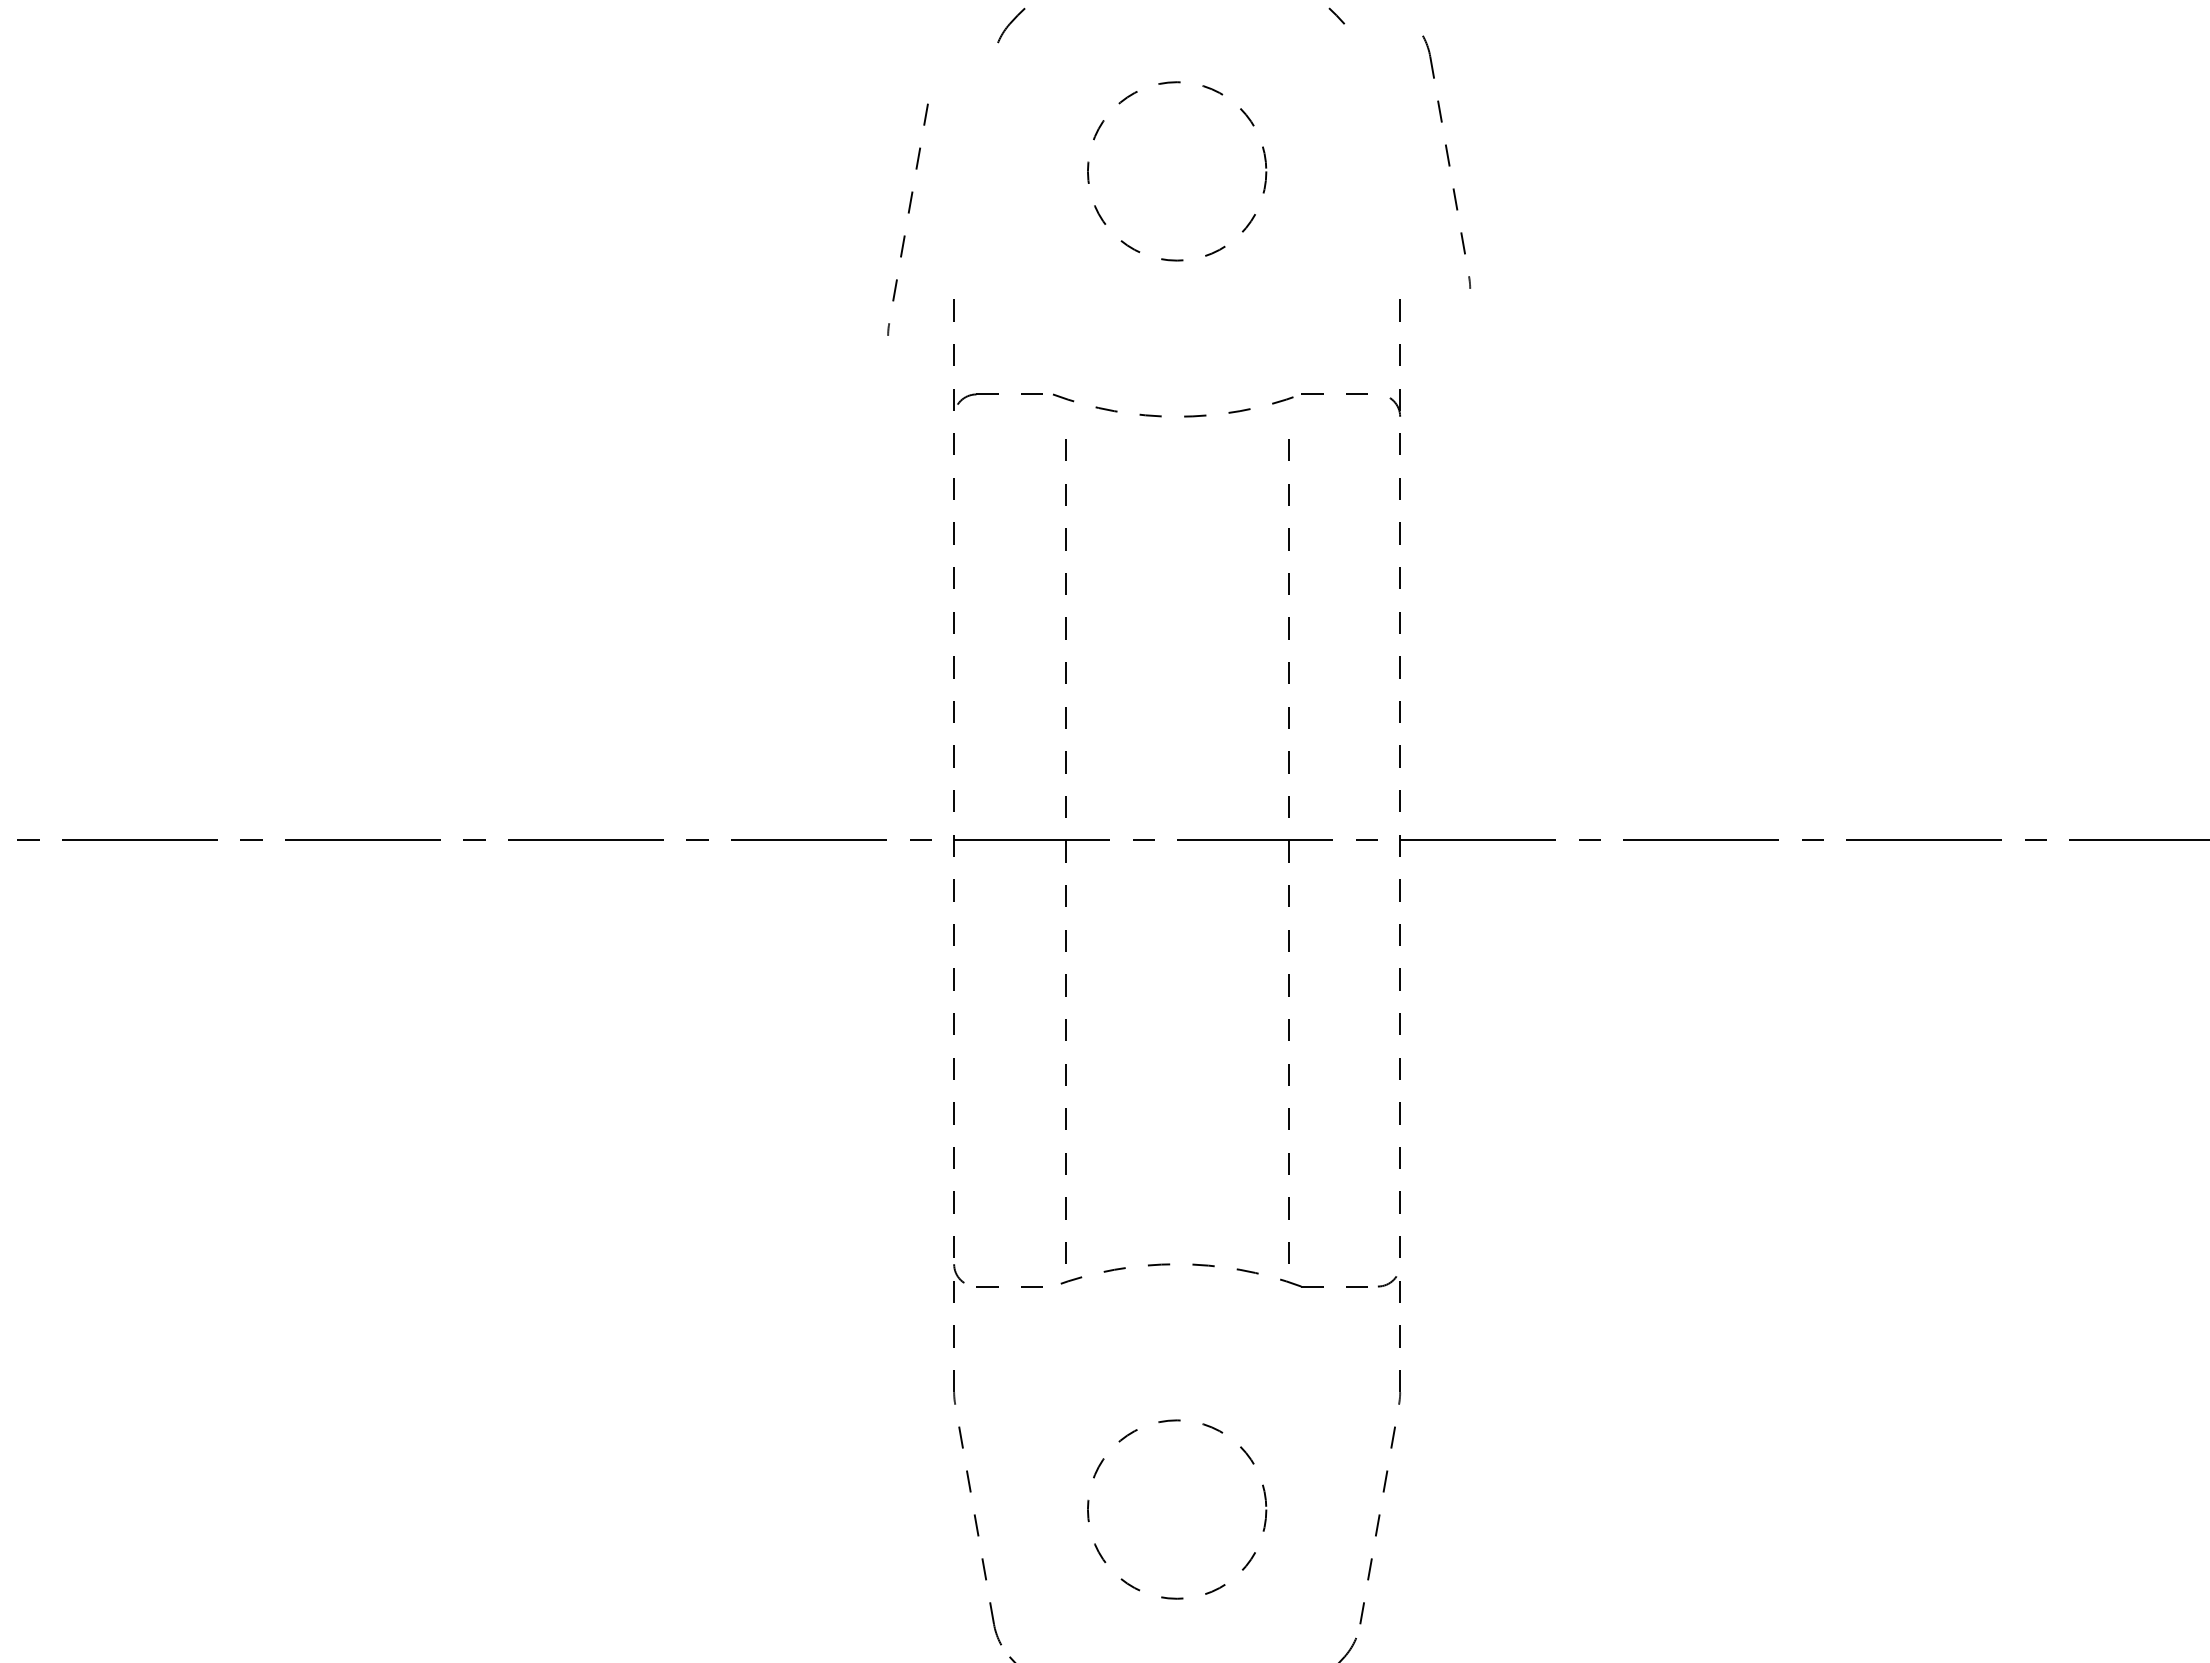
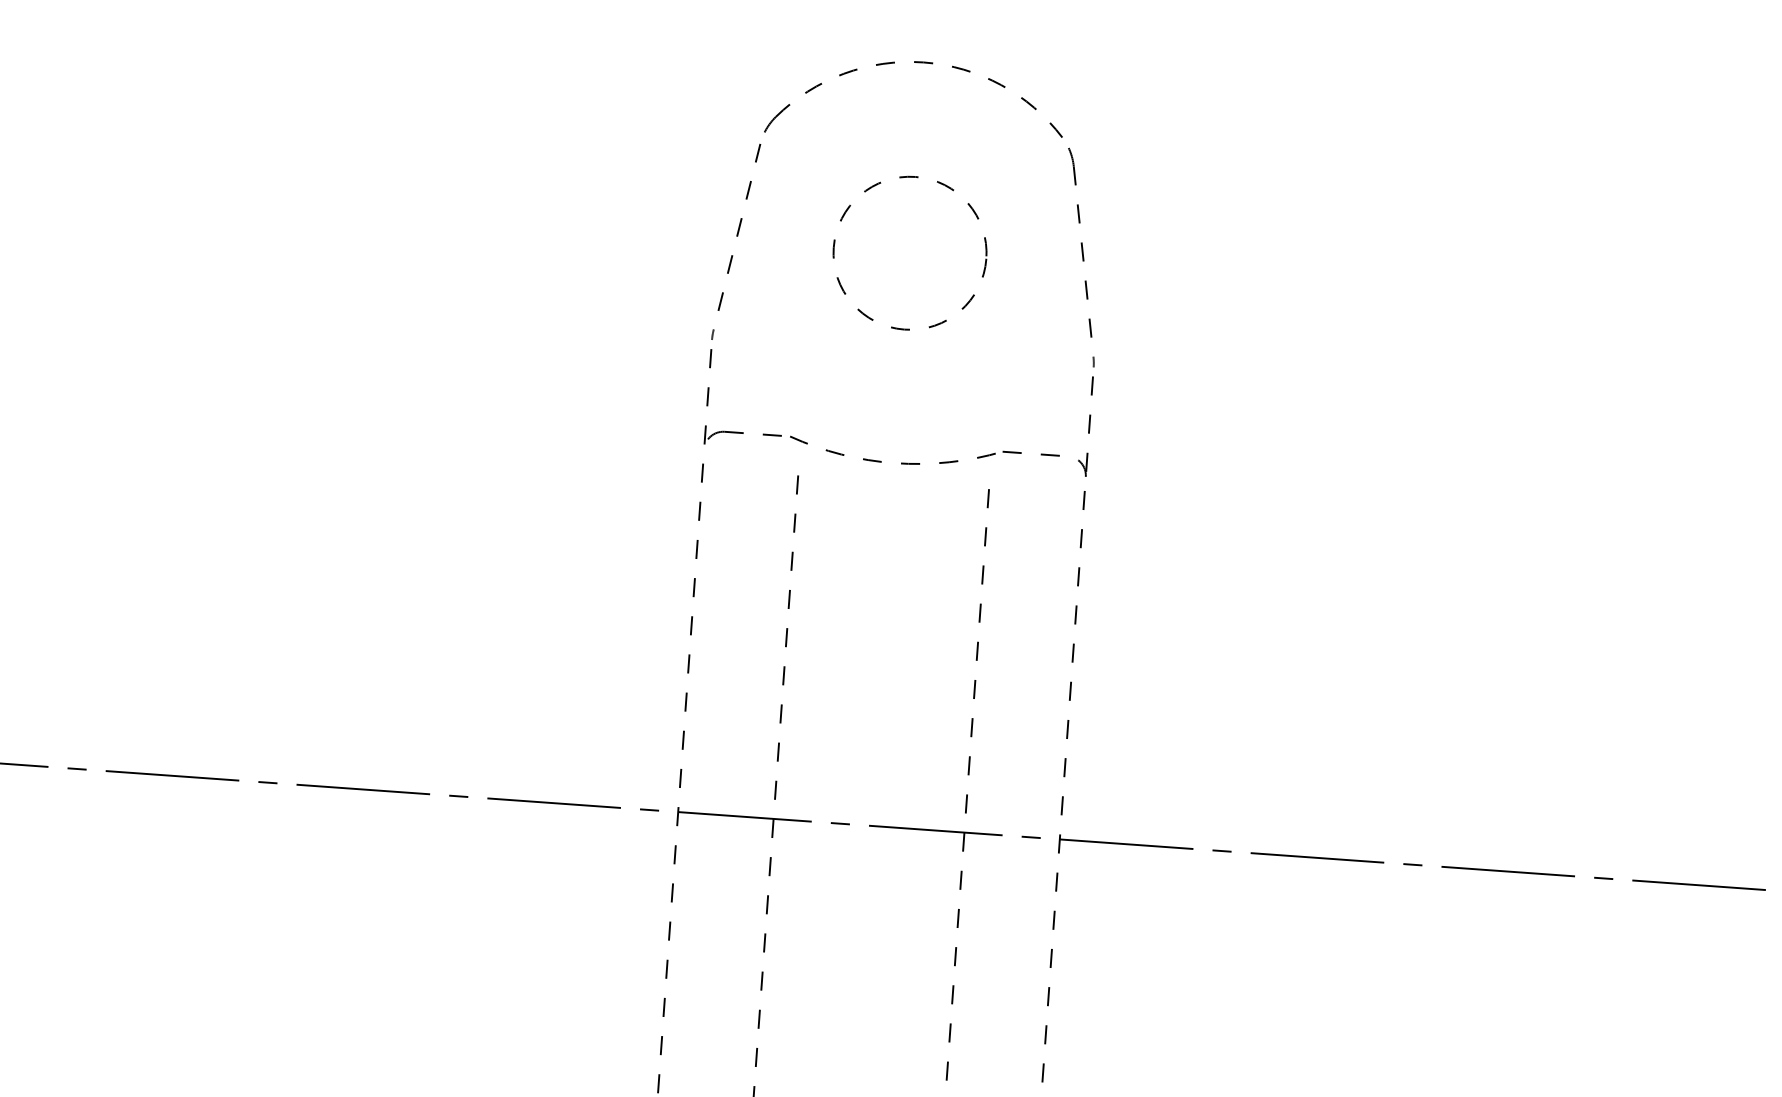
part: (1446, 161) -> (1081, 257), moved
part: (908, 213) -> (736, 236), moved

